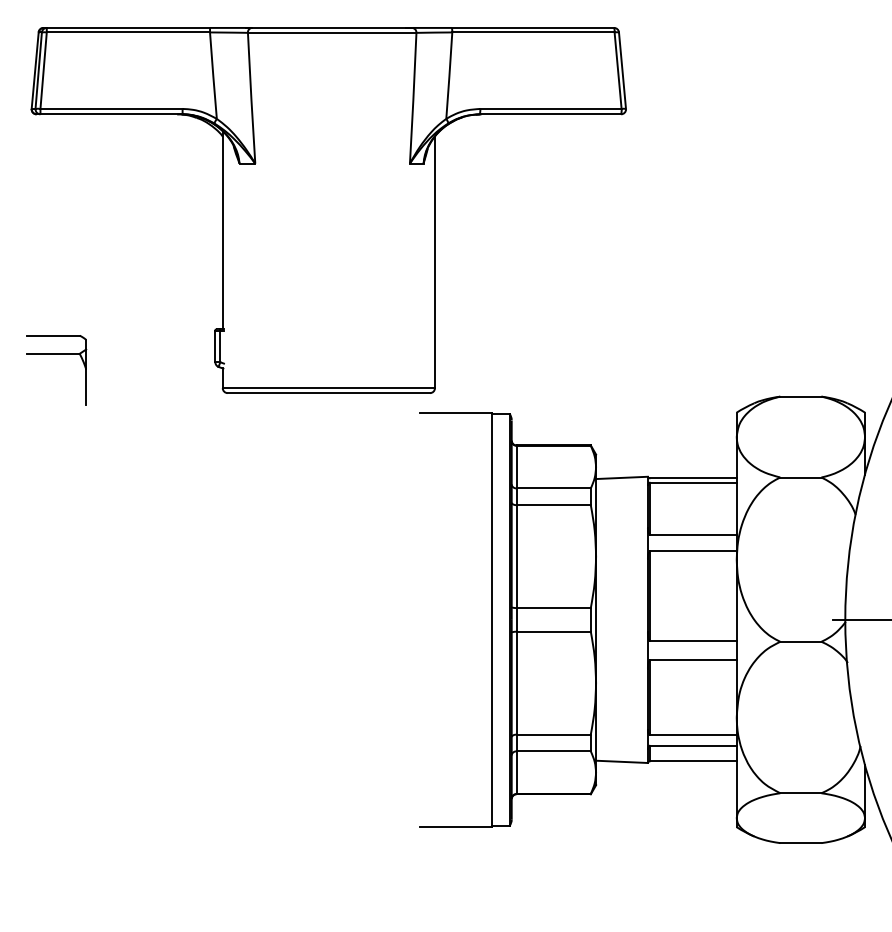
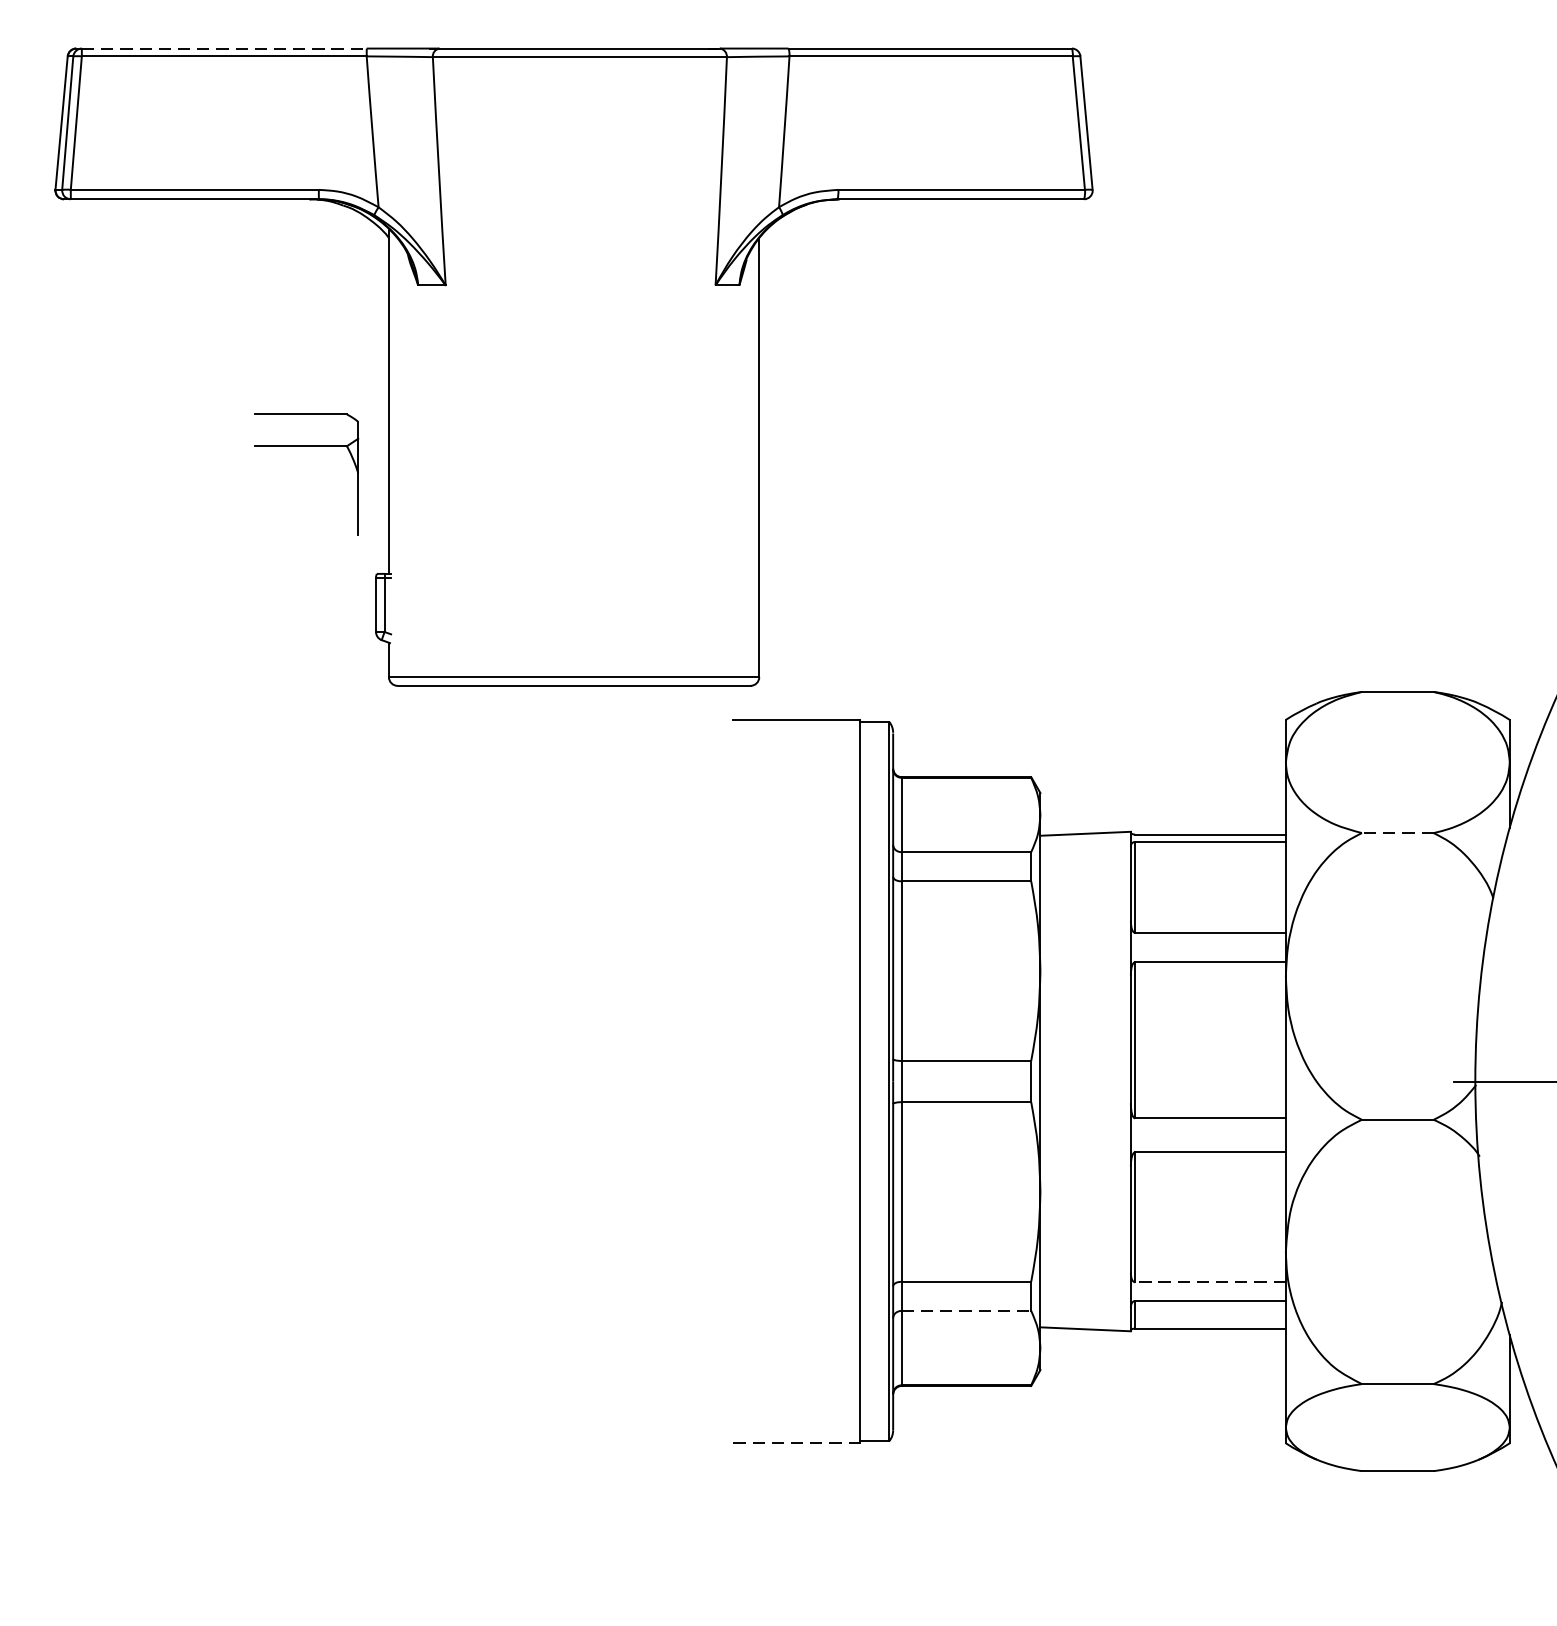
line: (128, 27) -> (224, 47), solid -> dashed
part: (56, 354) -> (306, 447), moved
line: (800, 477) -> (1397, 833), solid -> dashed
line: (693, 734) -> (1210, 1281), solid -> dashed
line: (554, 751) -> (967, 1311), solid -> dashed
line: (456, 827) -> (796, 1443), solid -> dashed

